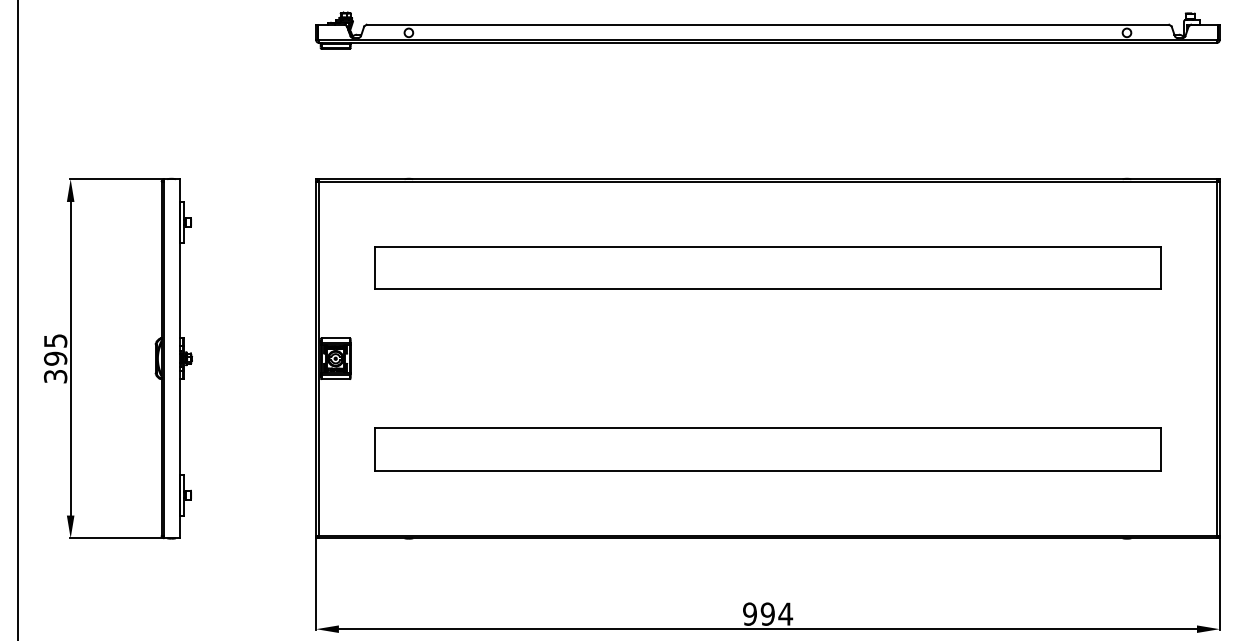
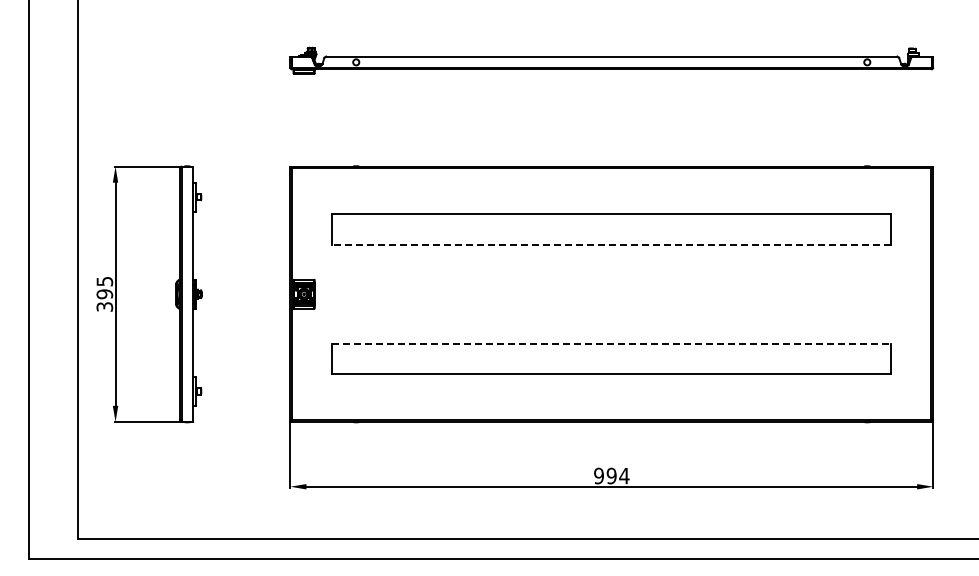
line: (767, 288) -> (611, 244), solid -> dashed
line: (768, 427) -> (612, 343), solid -> dashed

